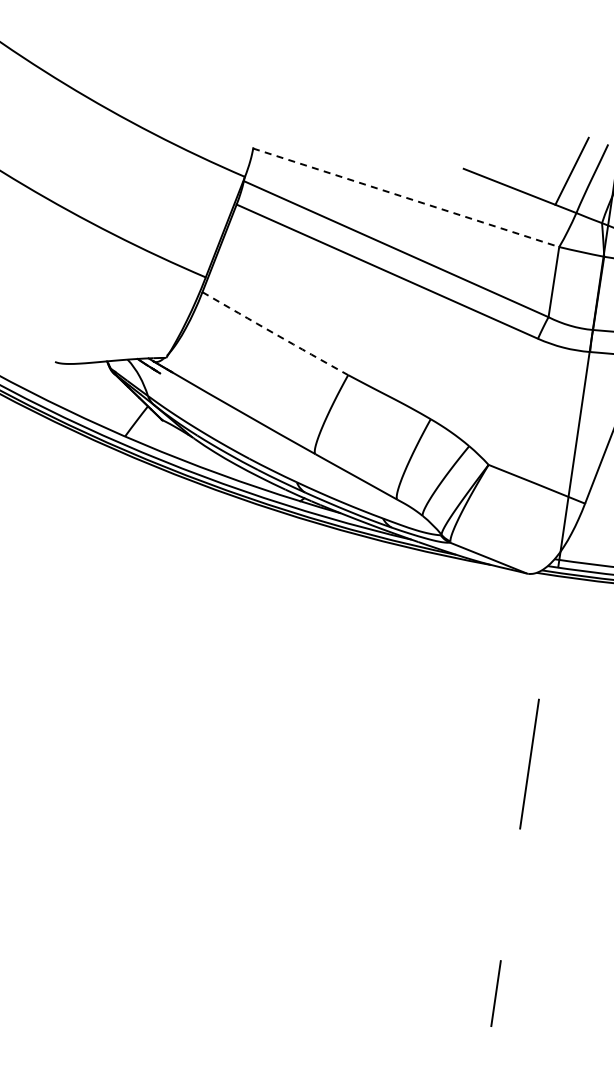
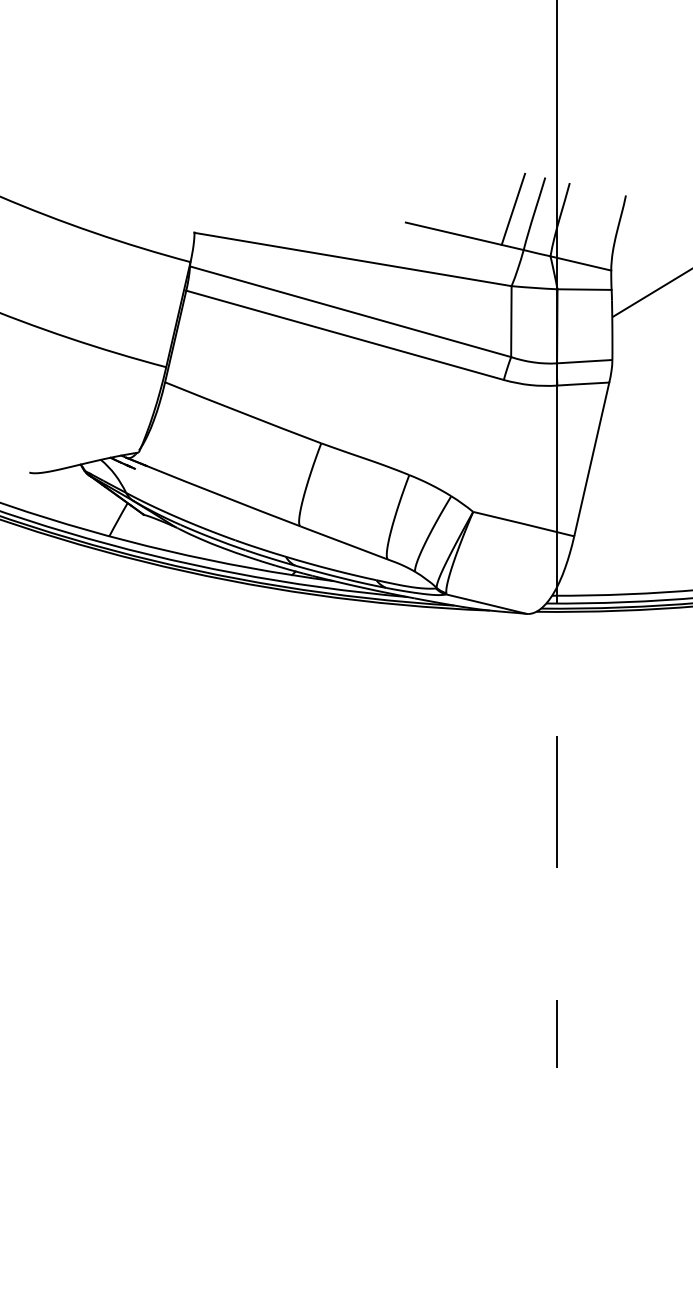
line: (405, 197) -> (352, 259), dashed -> solid
arc: (275, 334) -> (243, 413), dashed -> solid

